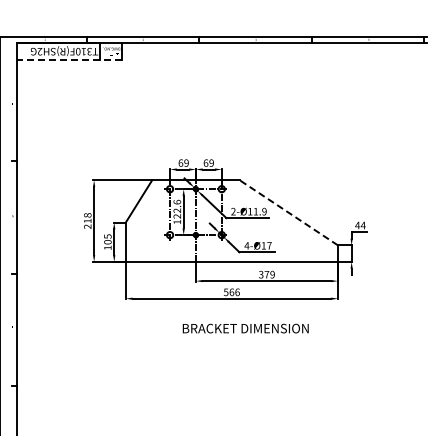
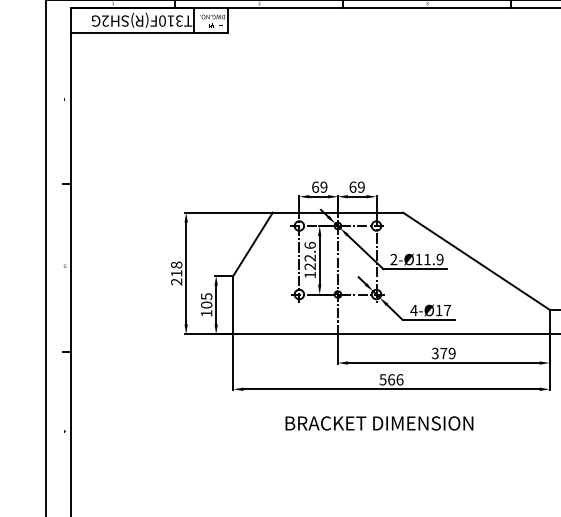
line: (69, 59) -> (149, 32), dashed -> solid
line: (288, 212) -> (475, 260), dashed -> solid
text: (245, 328) -> (379, 423), moved

